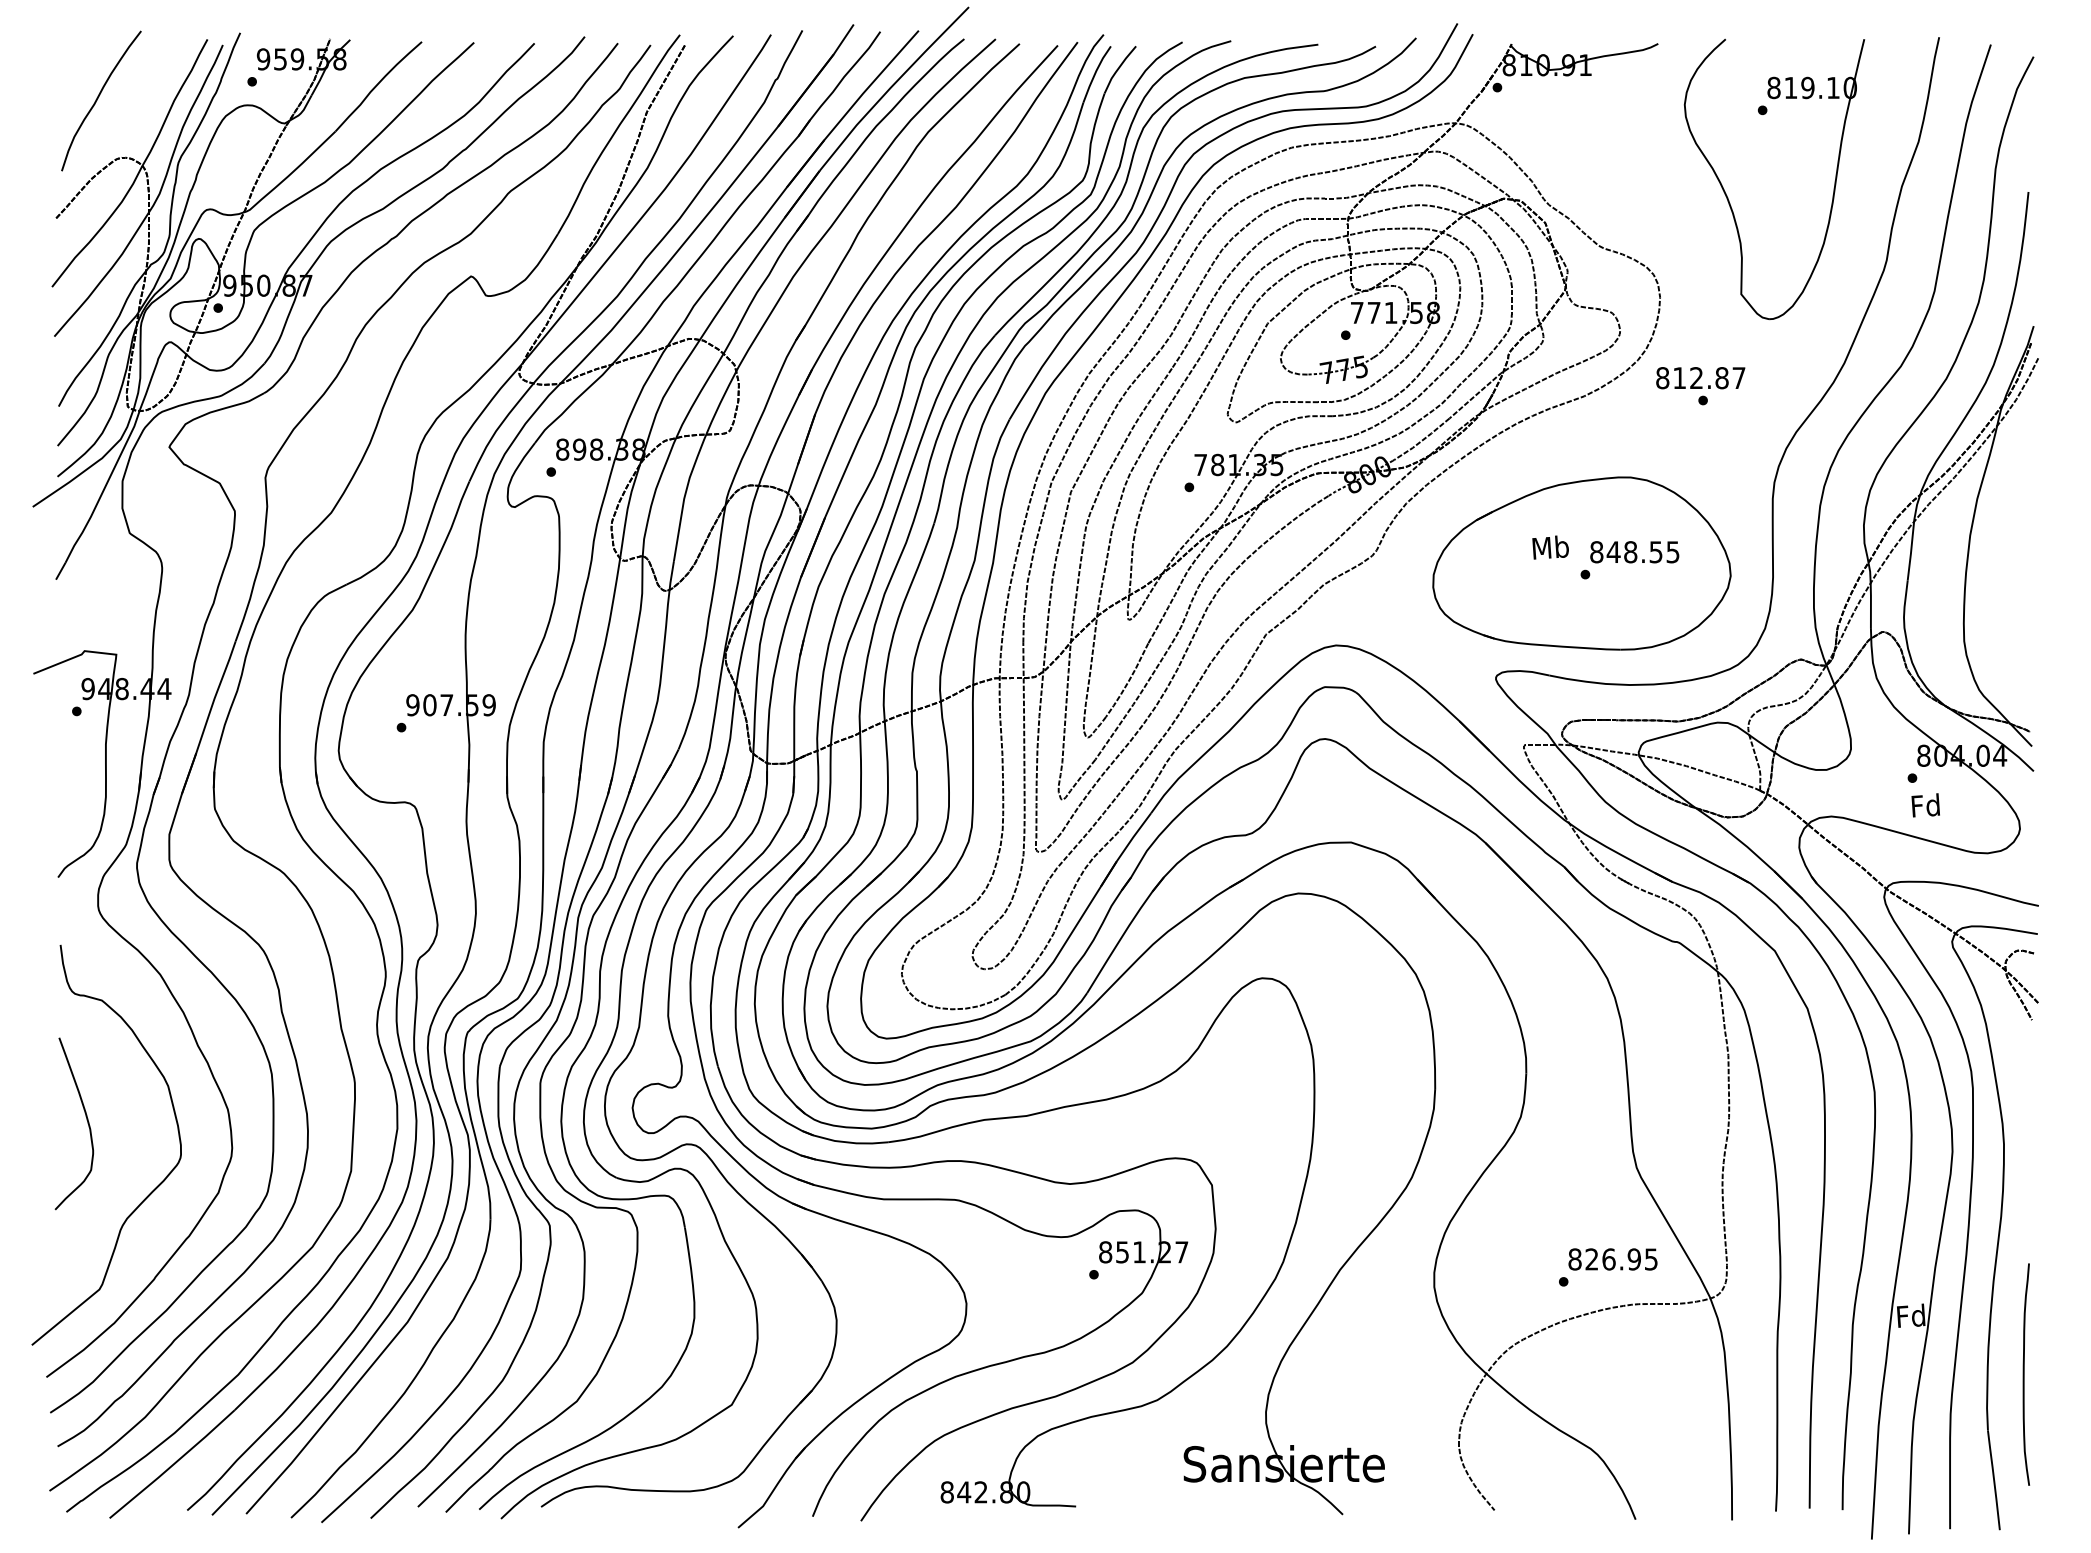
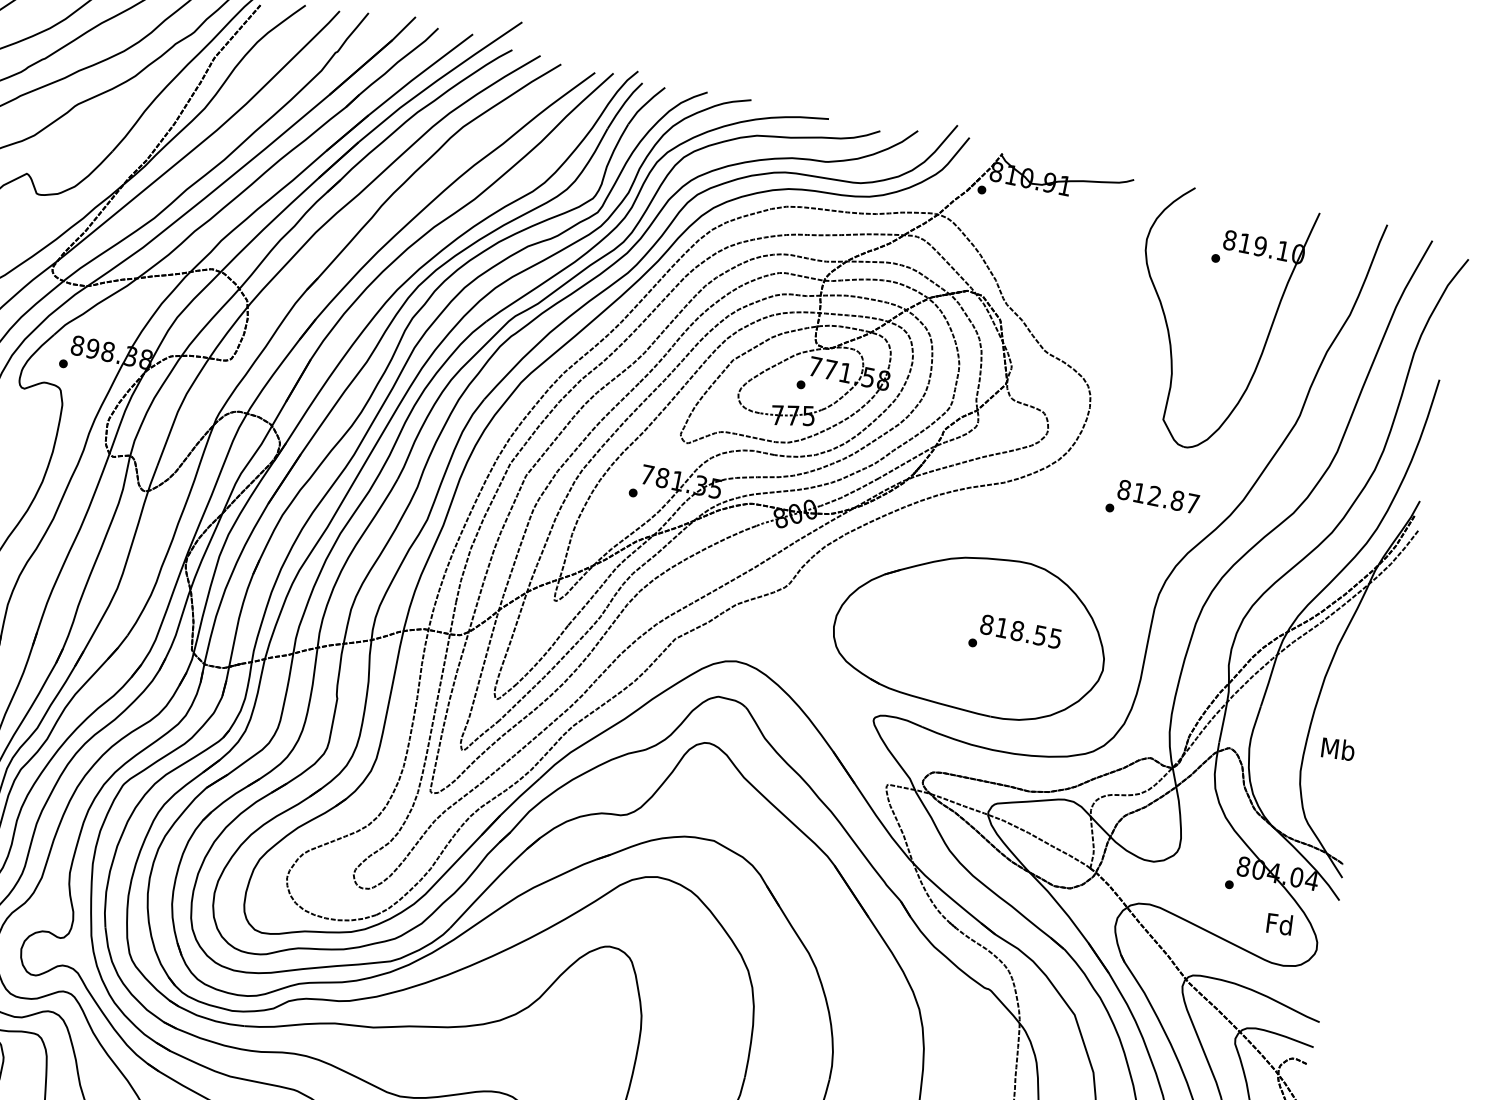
text: (1700, 378) -> (1158, 497), moved
text: (1550, 547) -> (1337, 749), moved
text: (1613, 551) -> (1002, 627), 848.55 -> 818.55
text: (1925, 805) -> (1279, 924), moved

